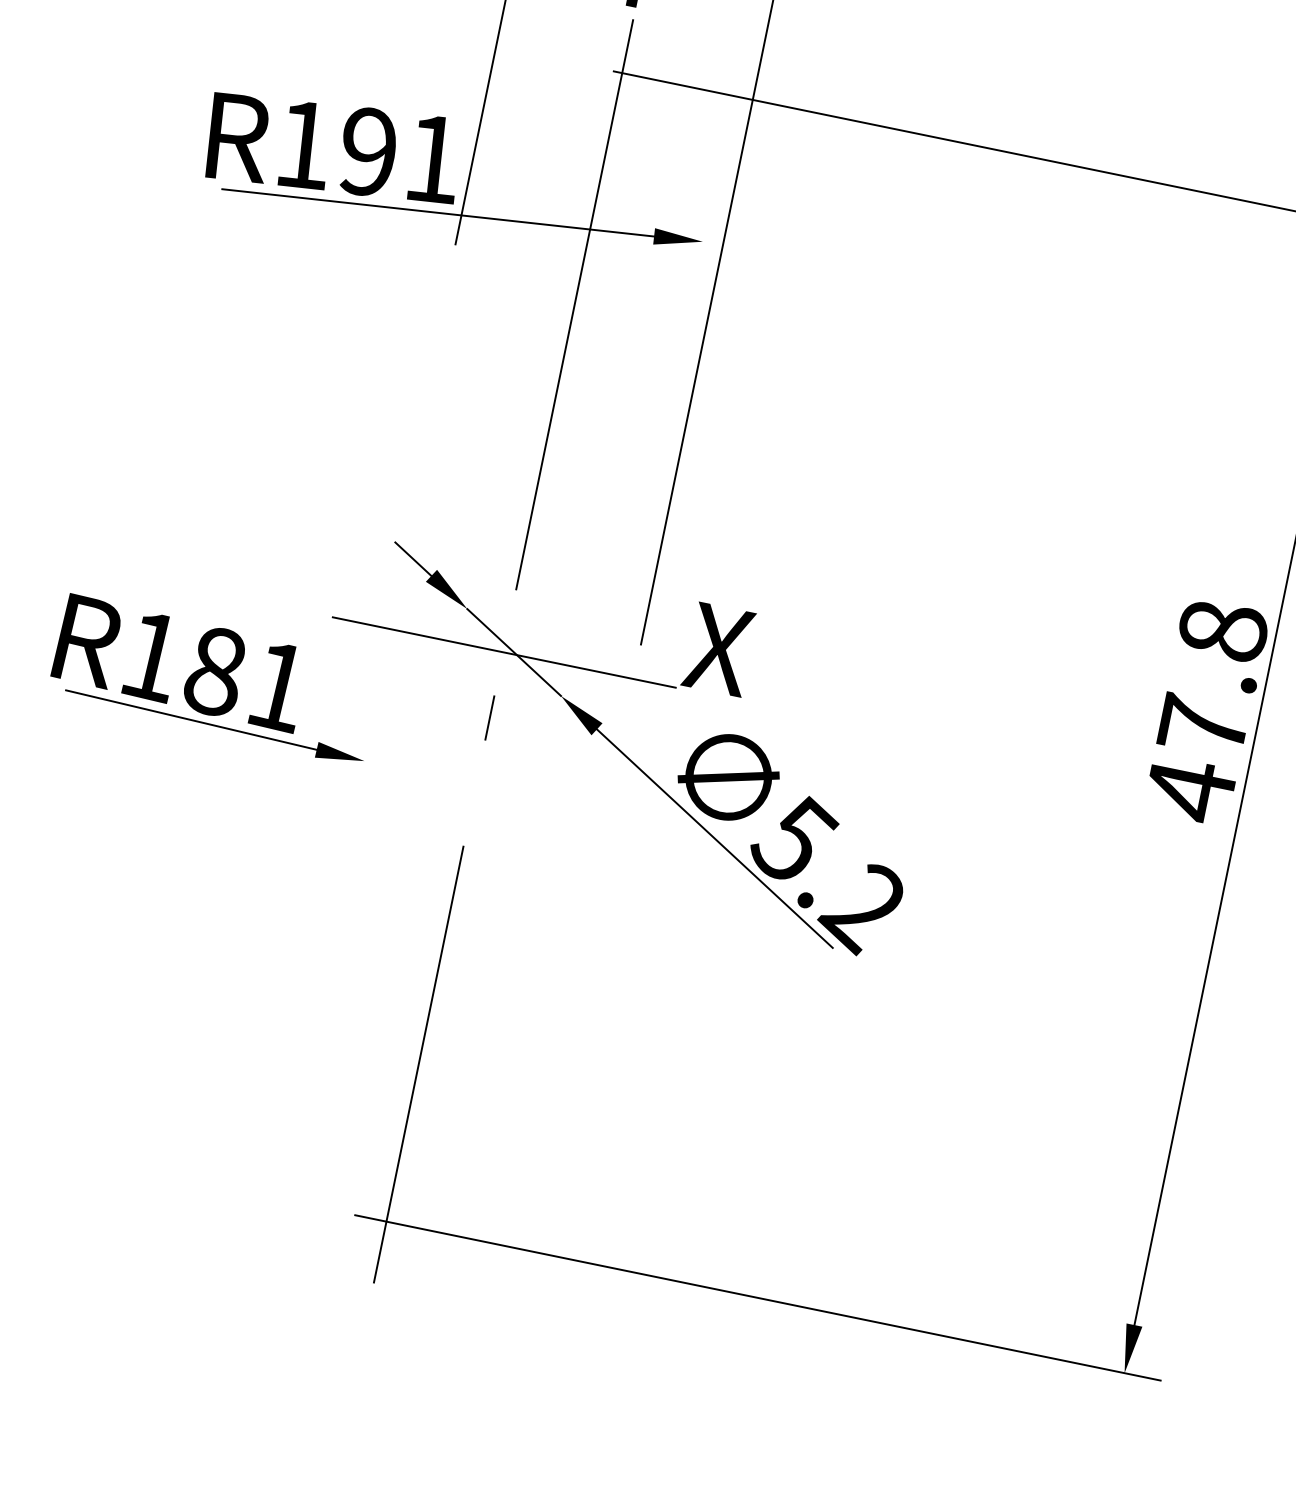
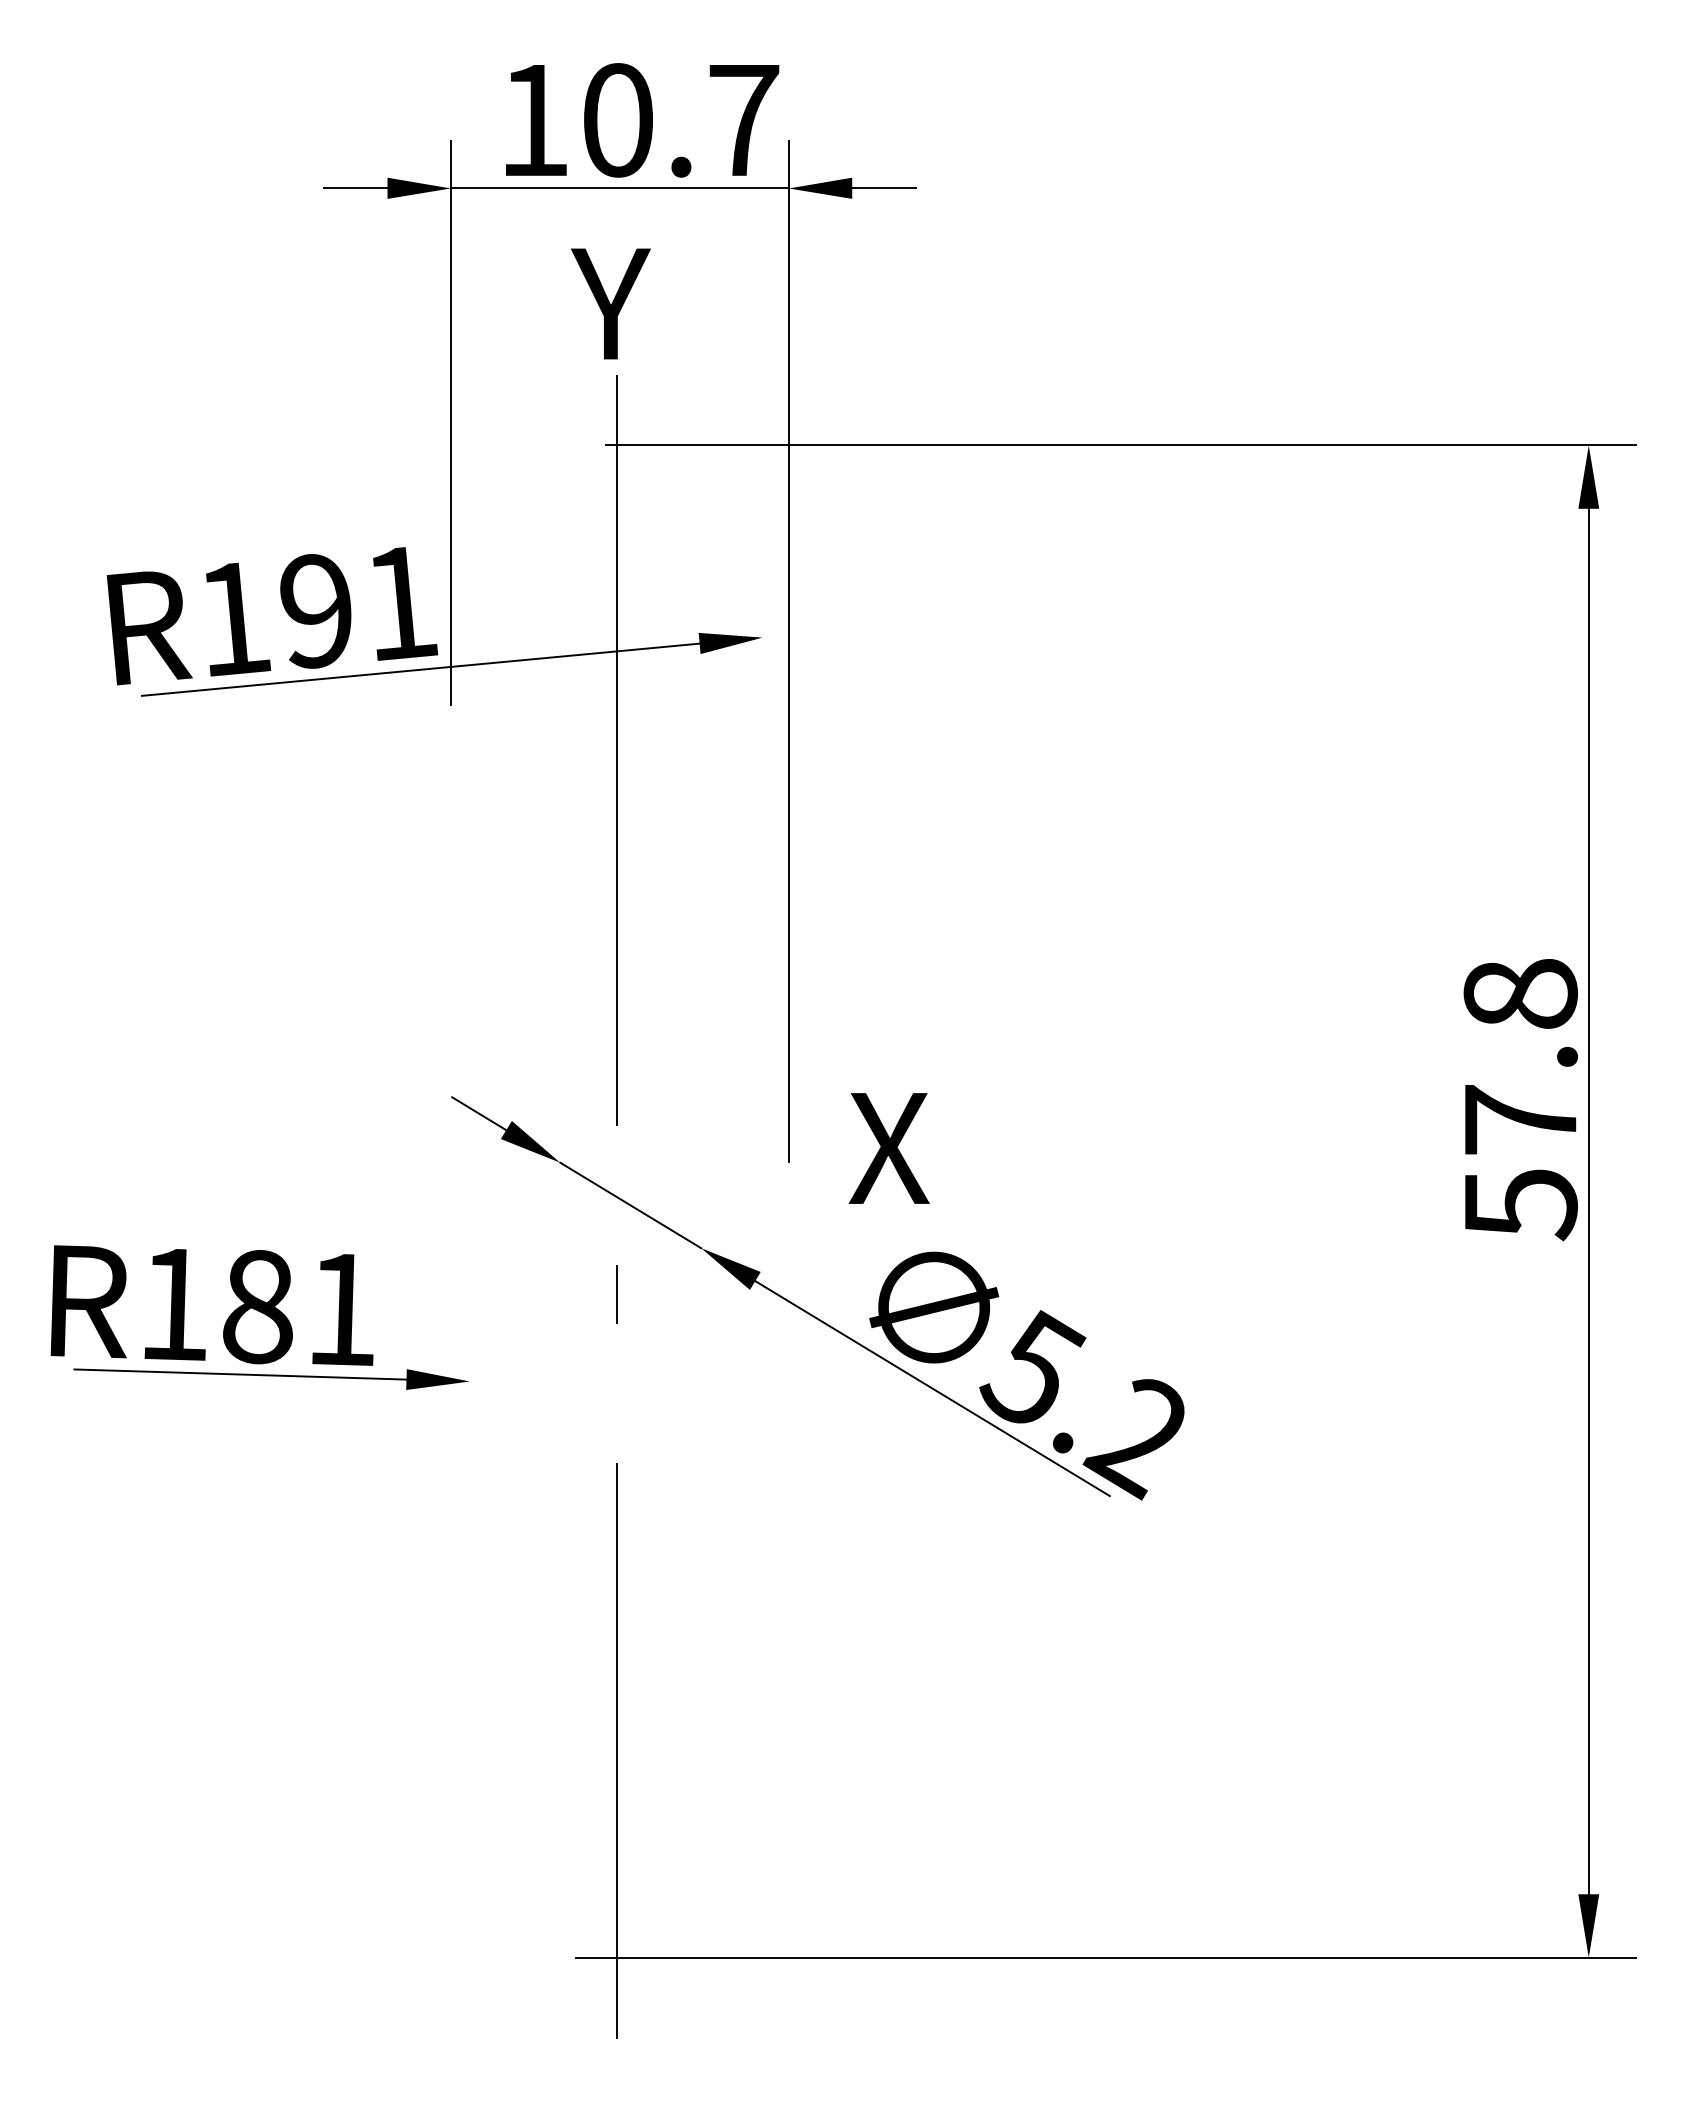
line: (504, 652) -> (618, 1208), removed
text: (1190, 790) -> (1521, 1204), 47.8 -> 57.8

